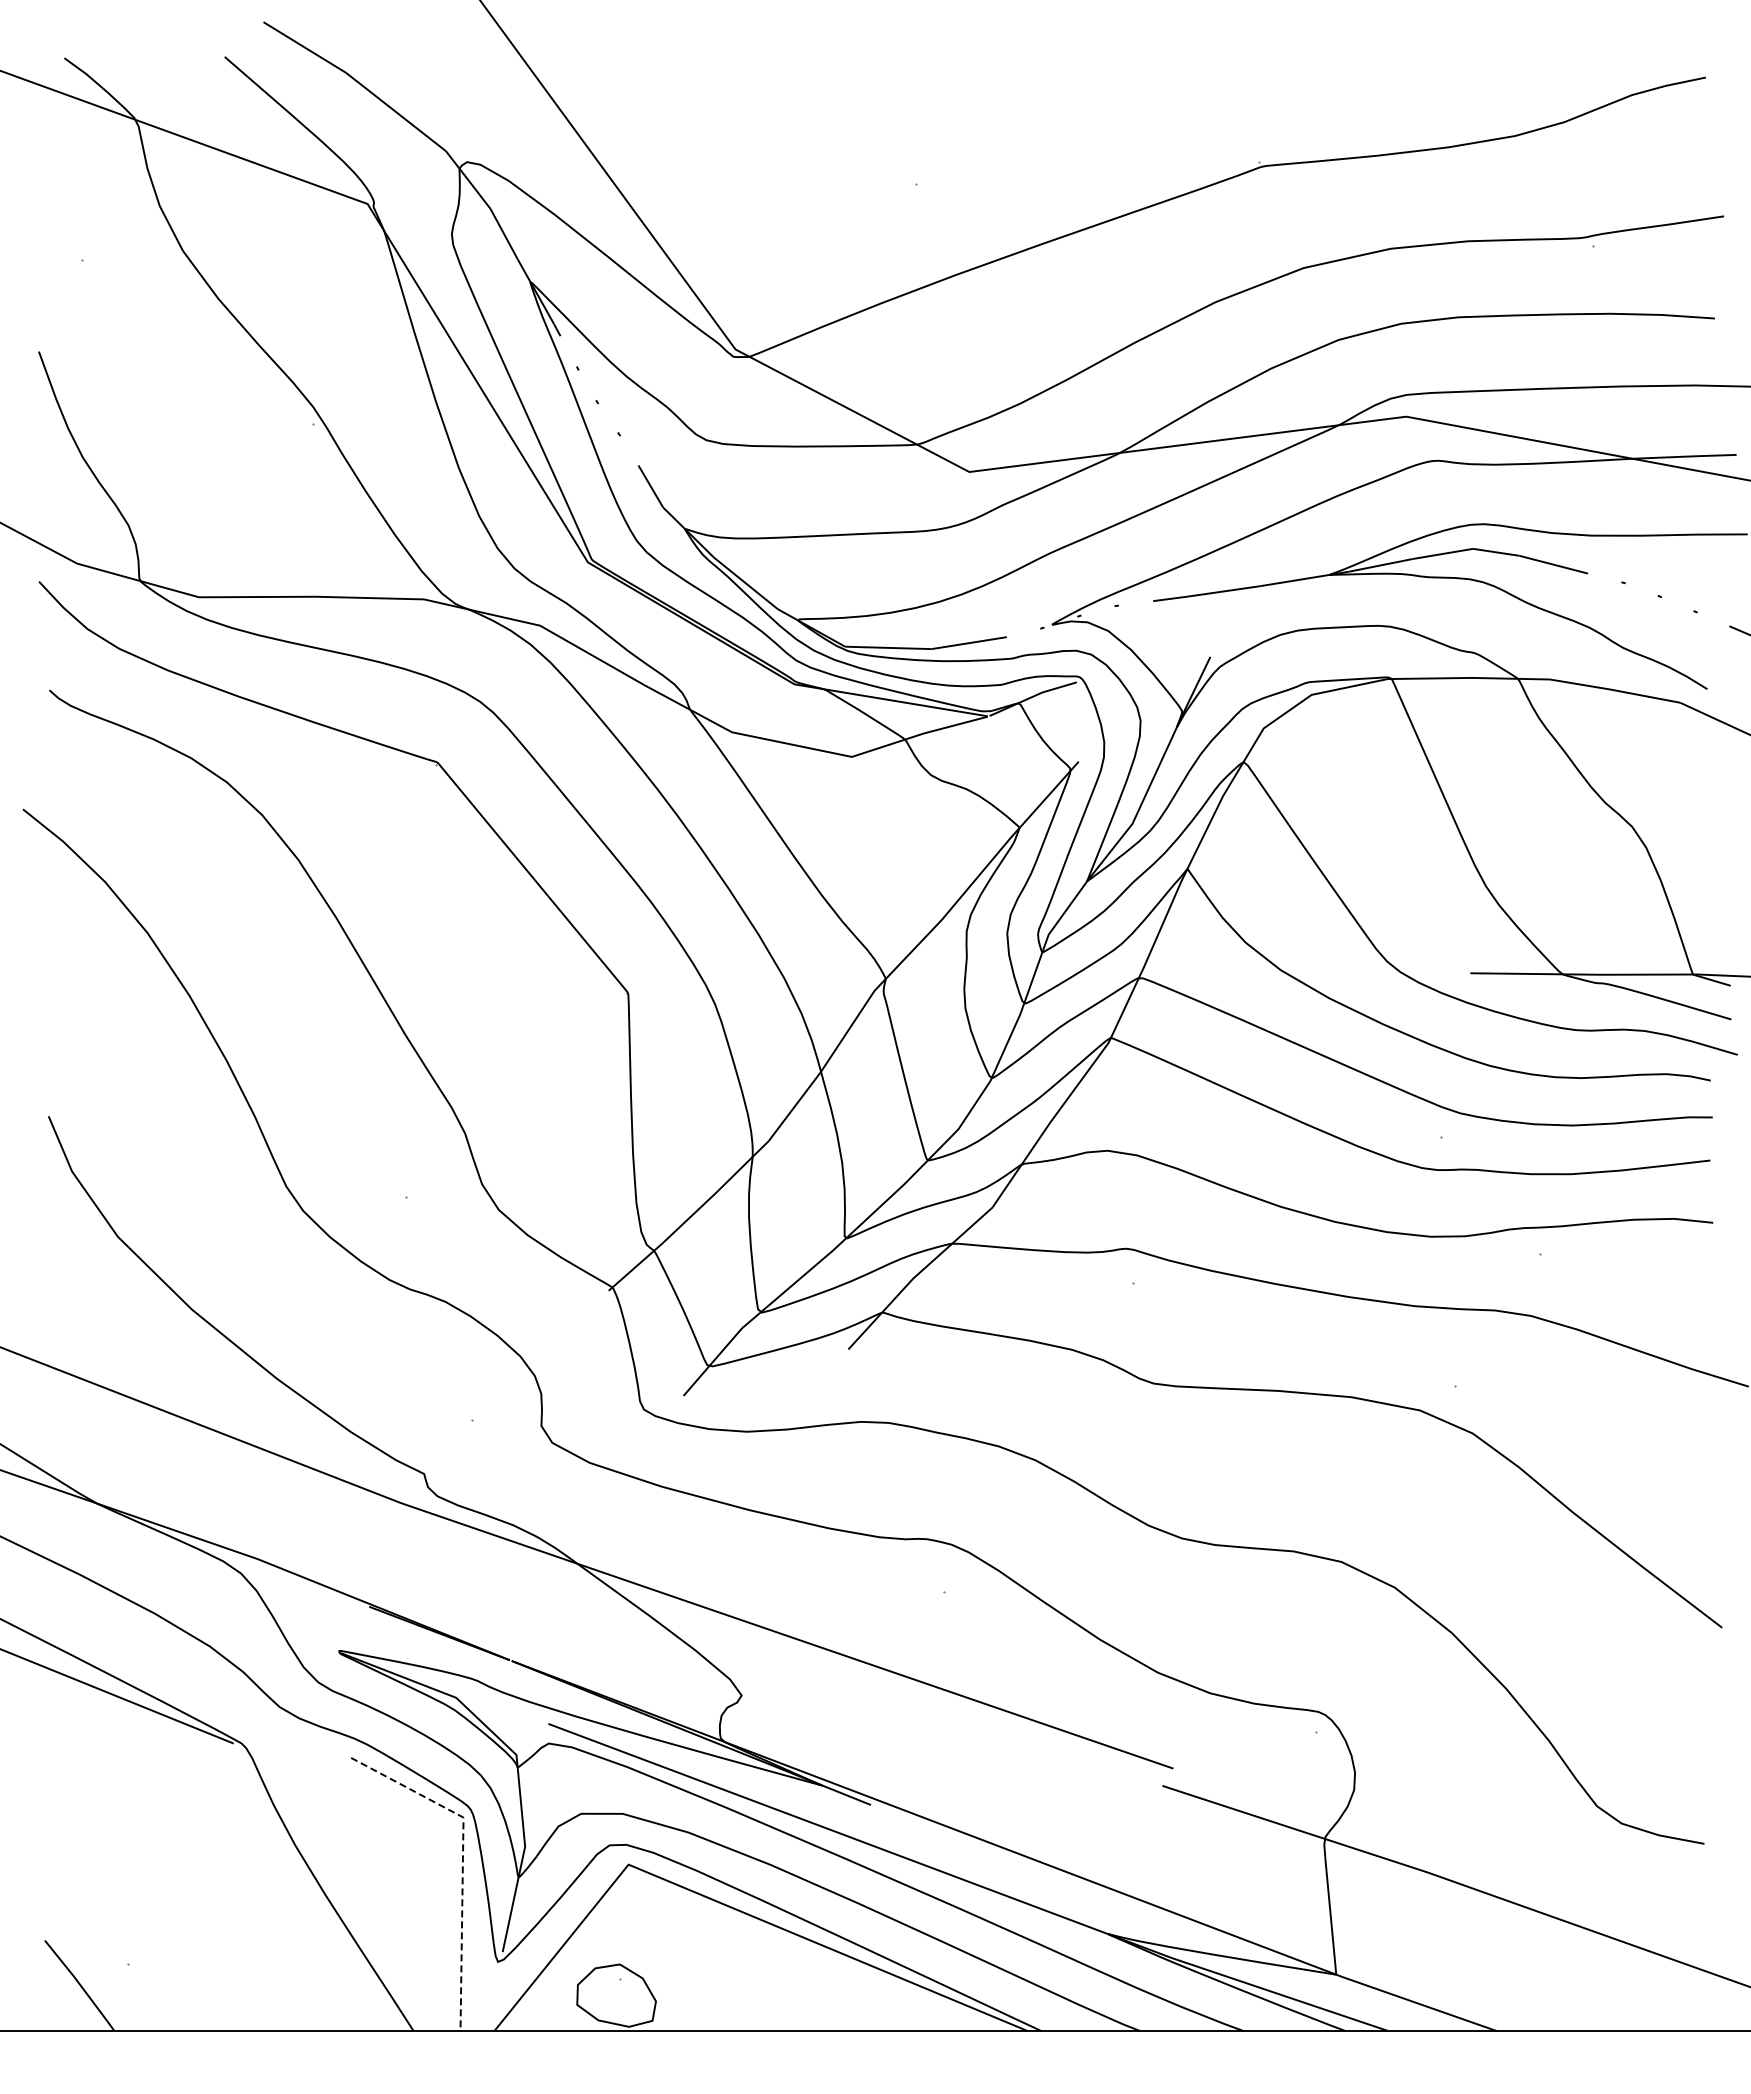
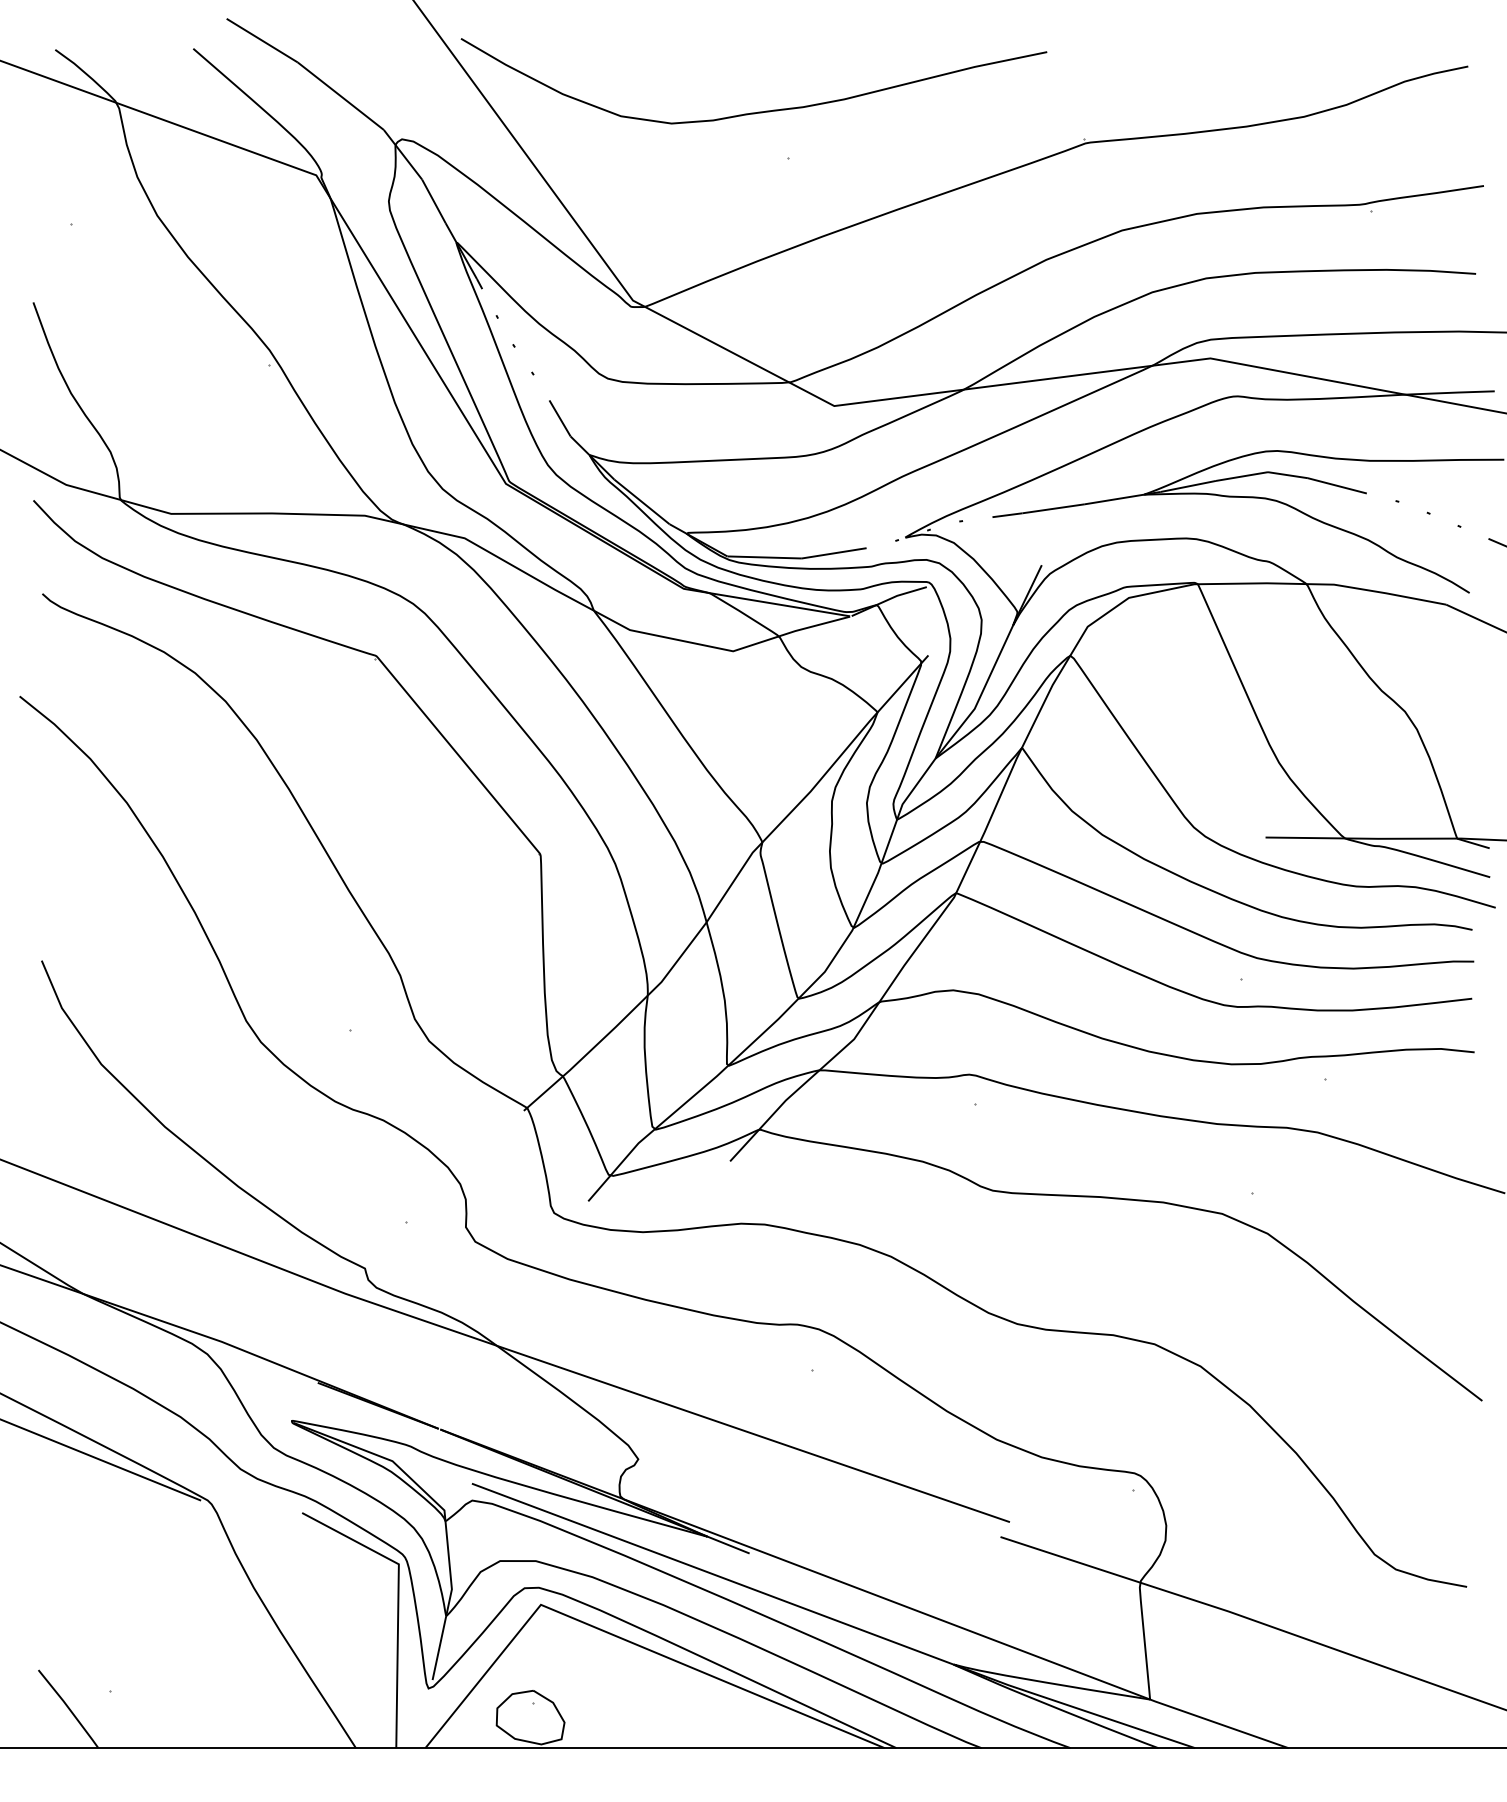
curve: (877, 130) -> (755, 112), added
line: (462, 1860) -> (397, 1601), dashed -> solid

